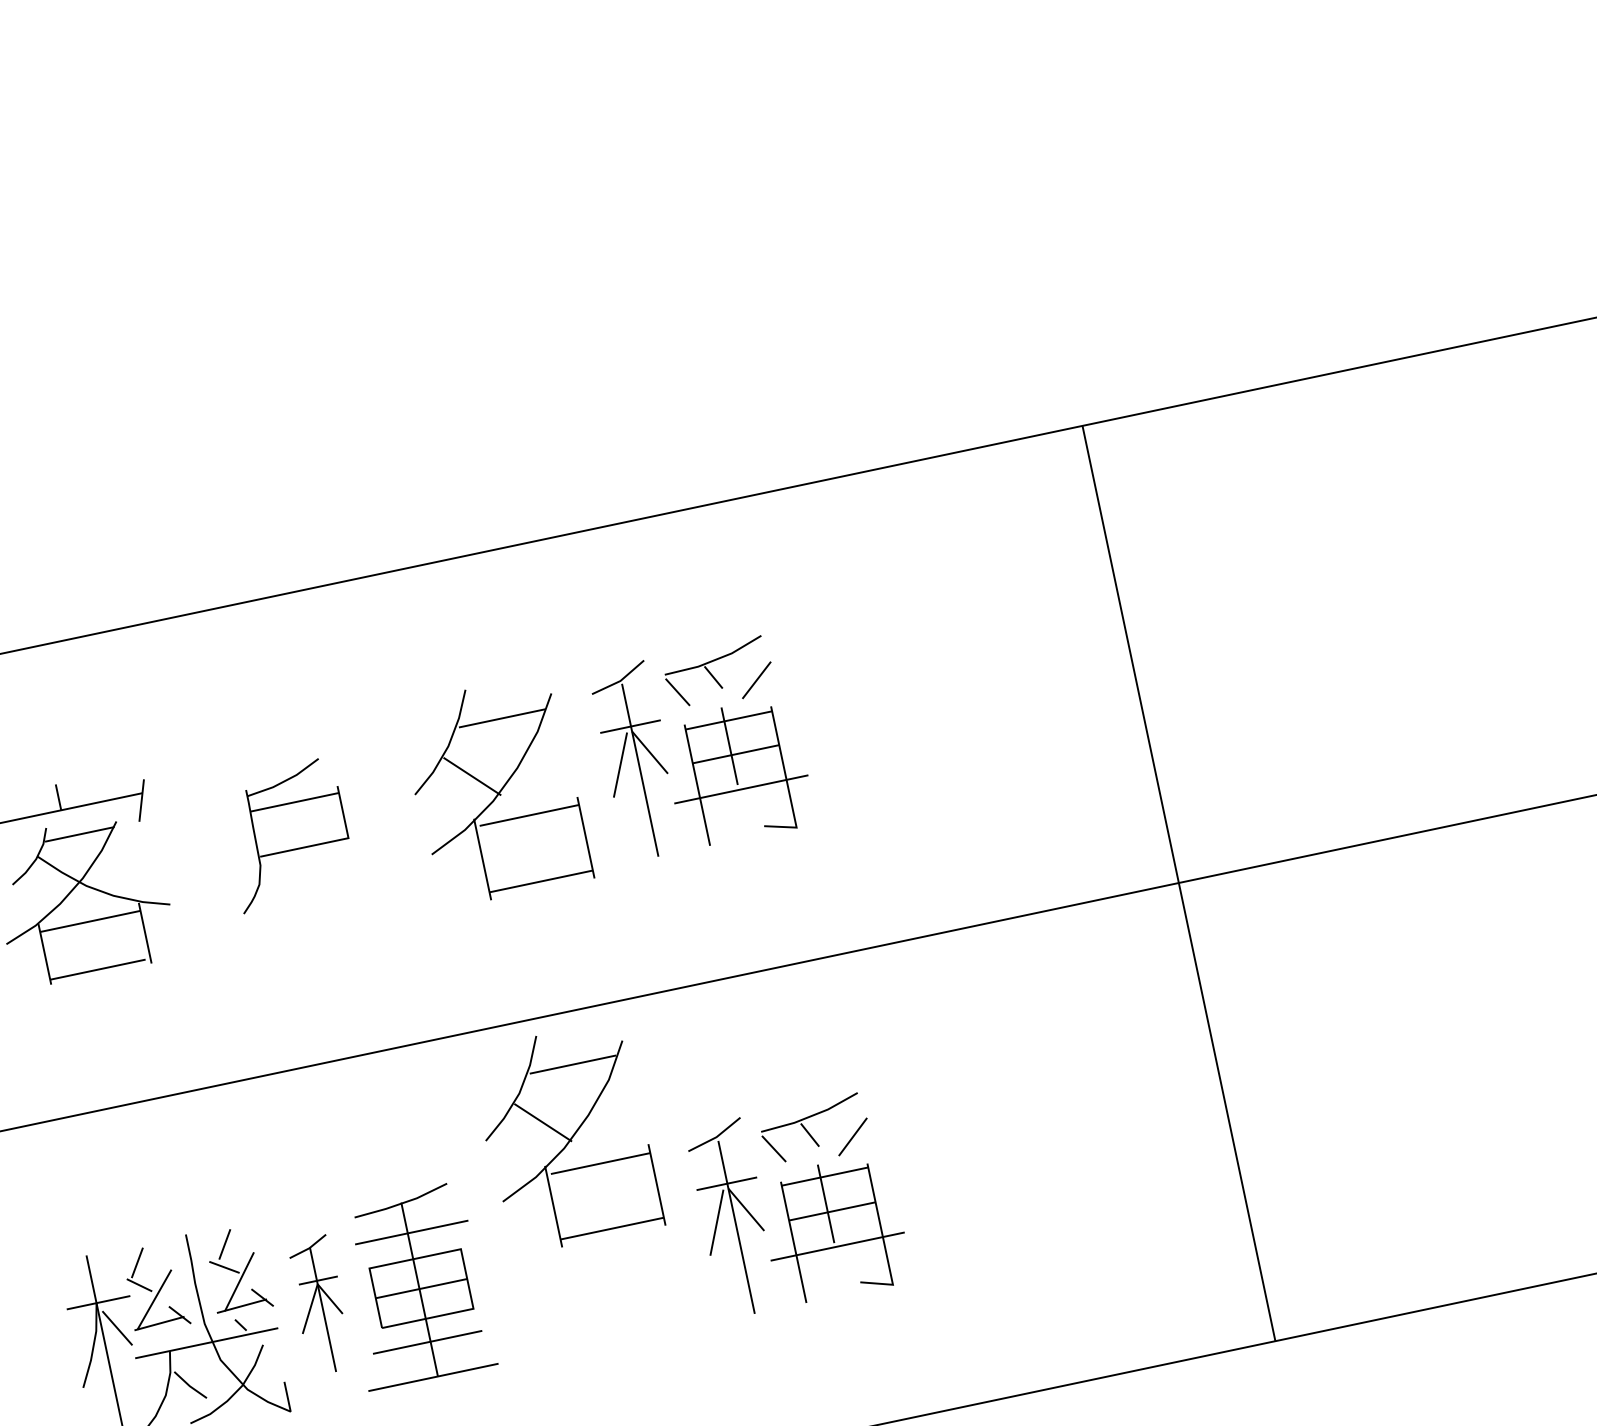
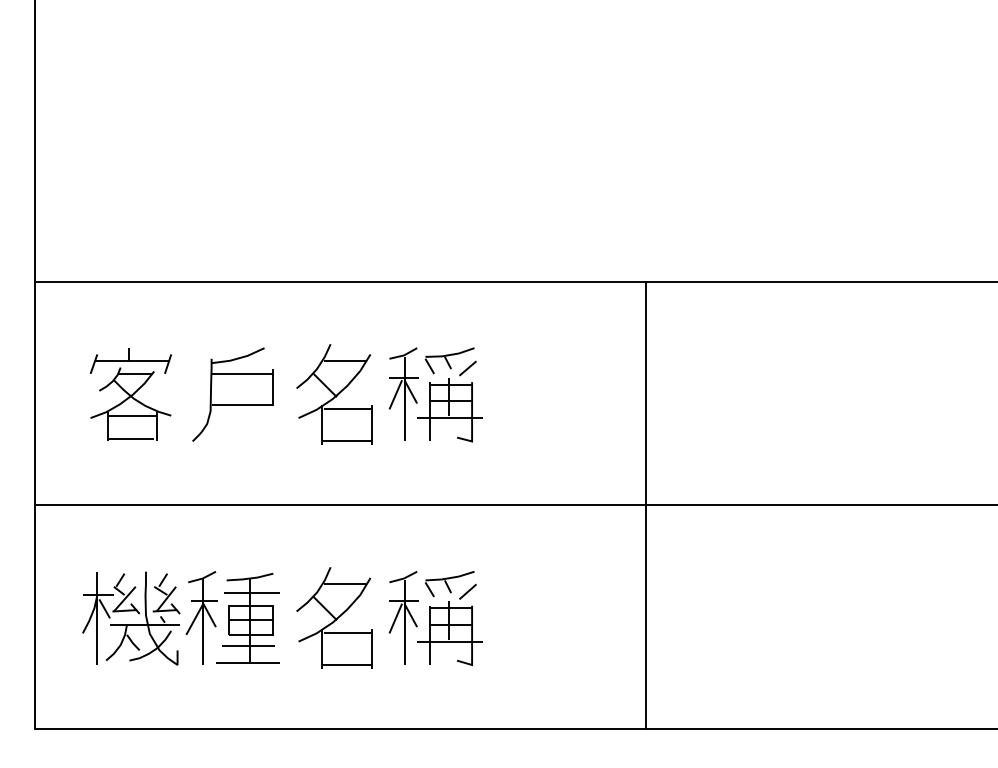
part: (286, 834) -> (232, 394), size x1.43
part: (565, 1136) -> (334, 617), moved
part: (319, 1304) -> (201, 617), size x1.43

